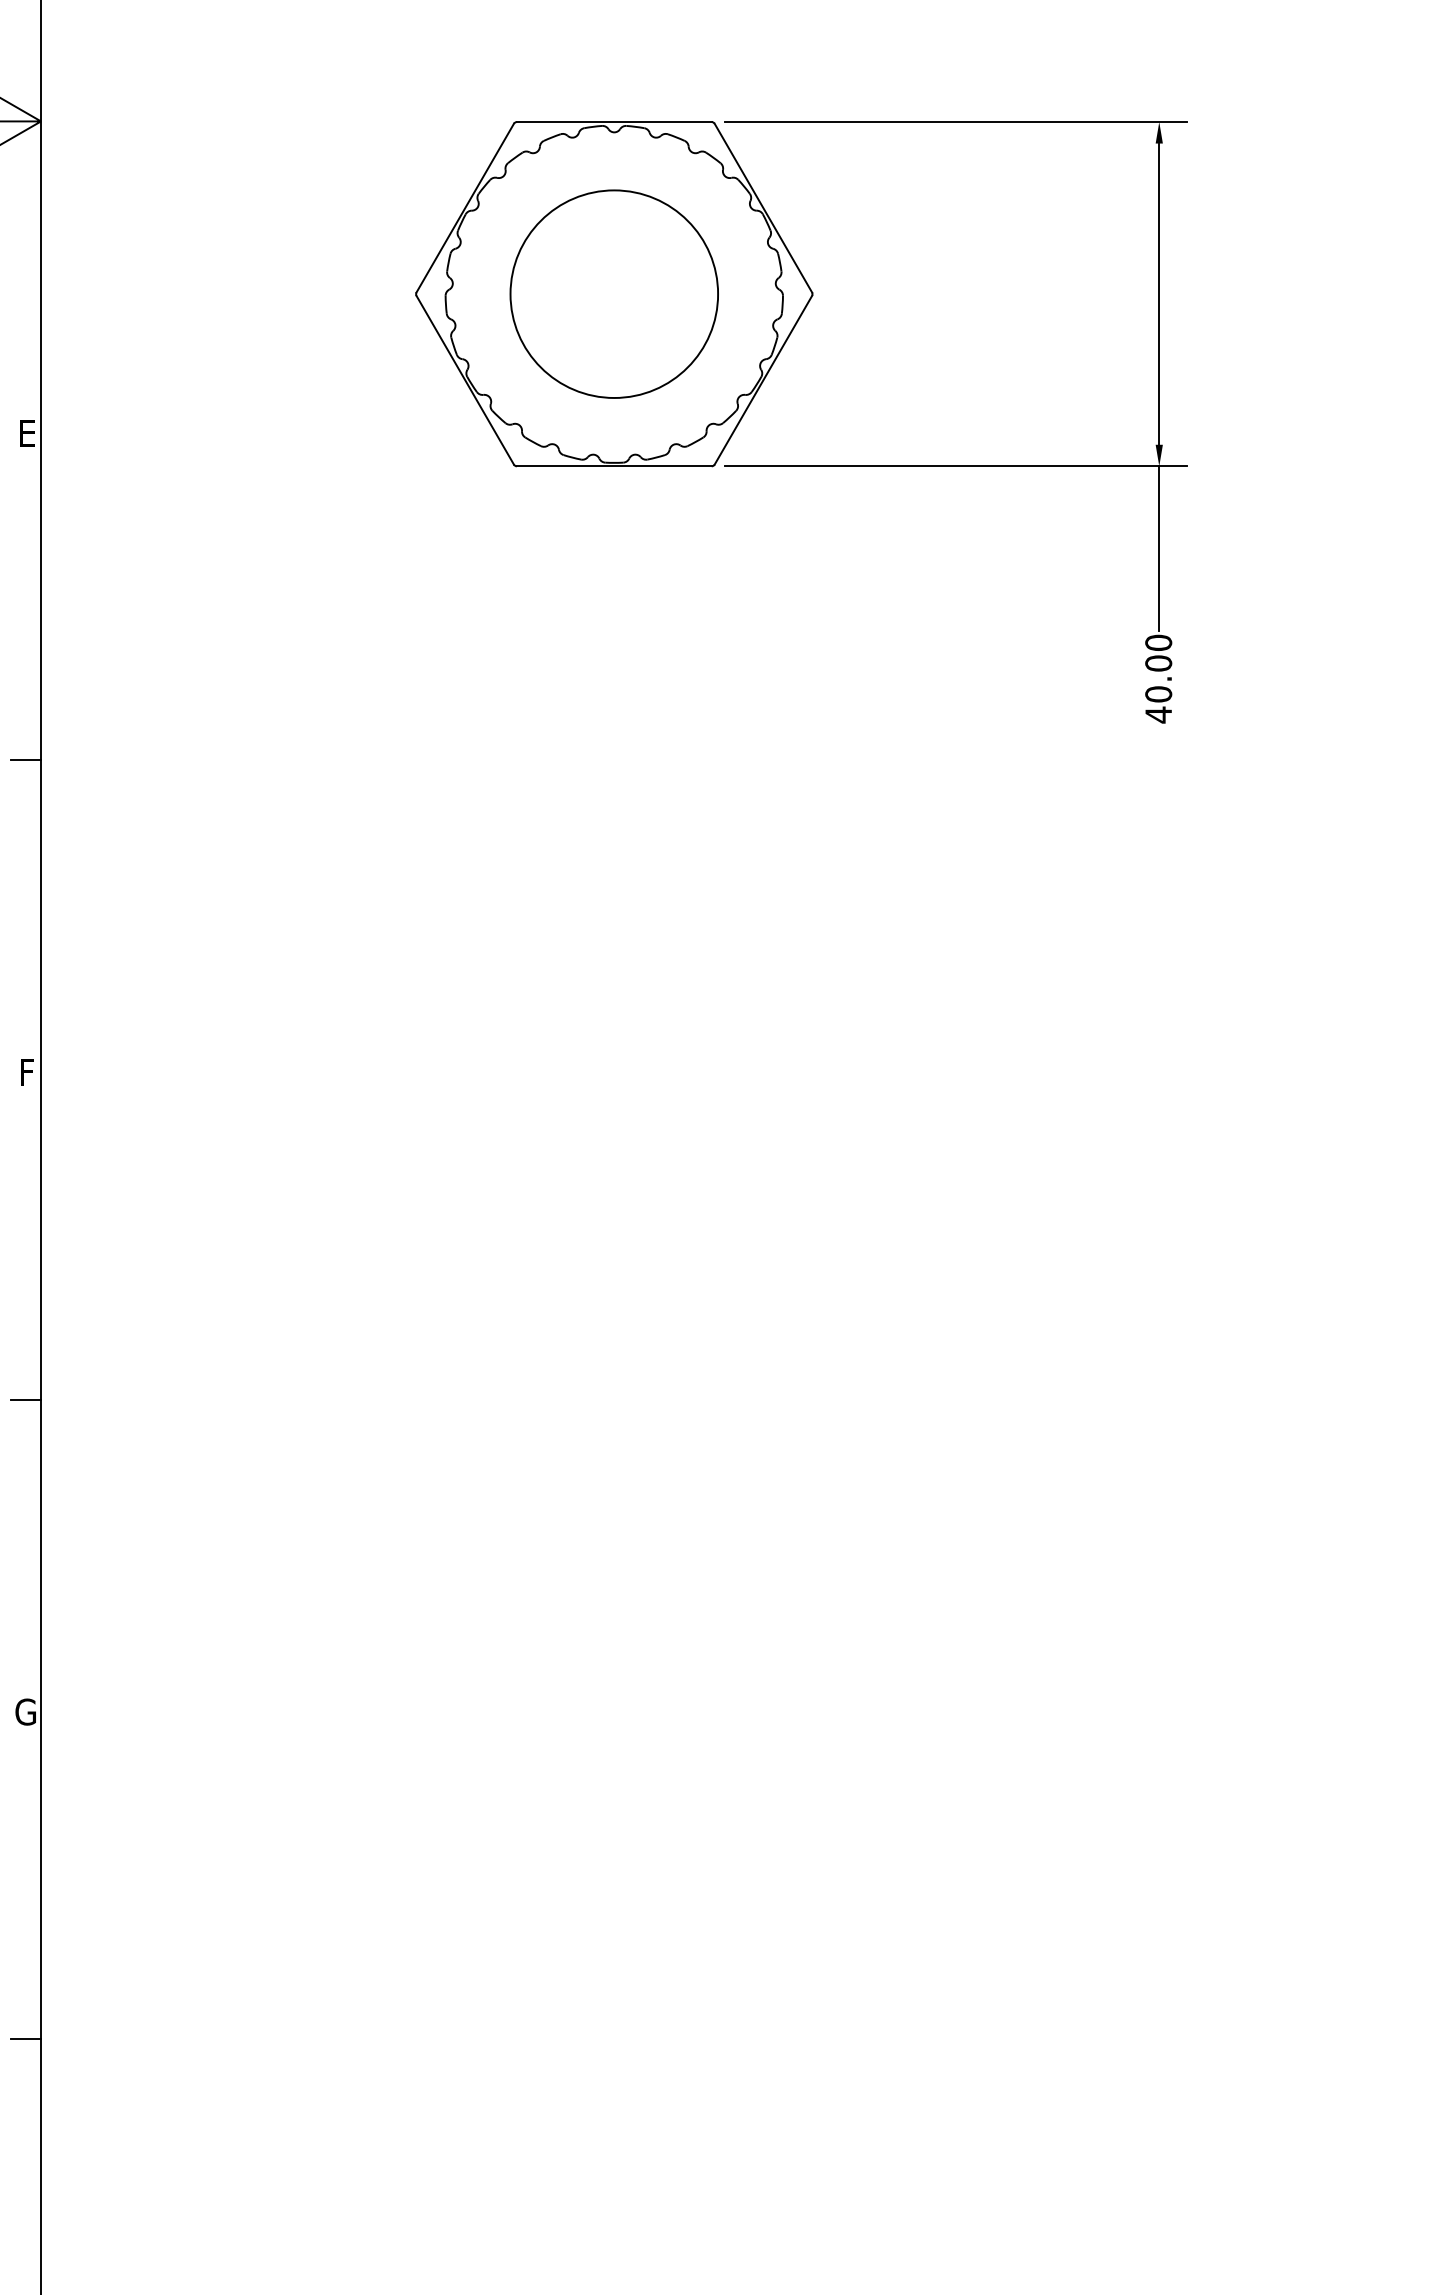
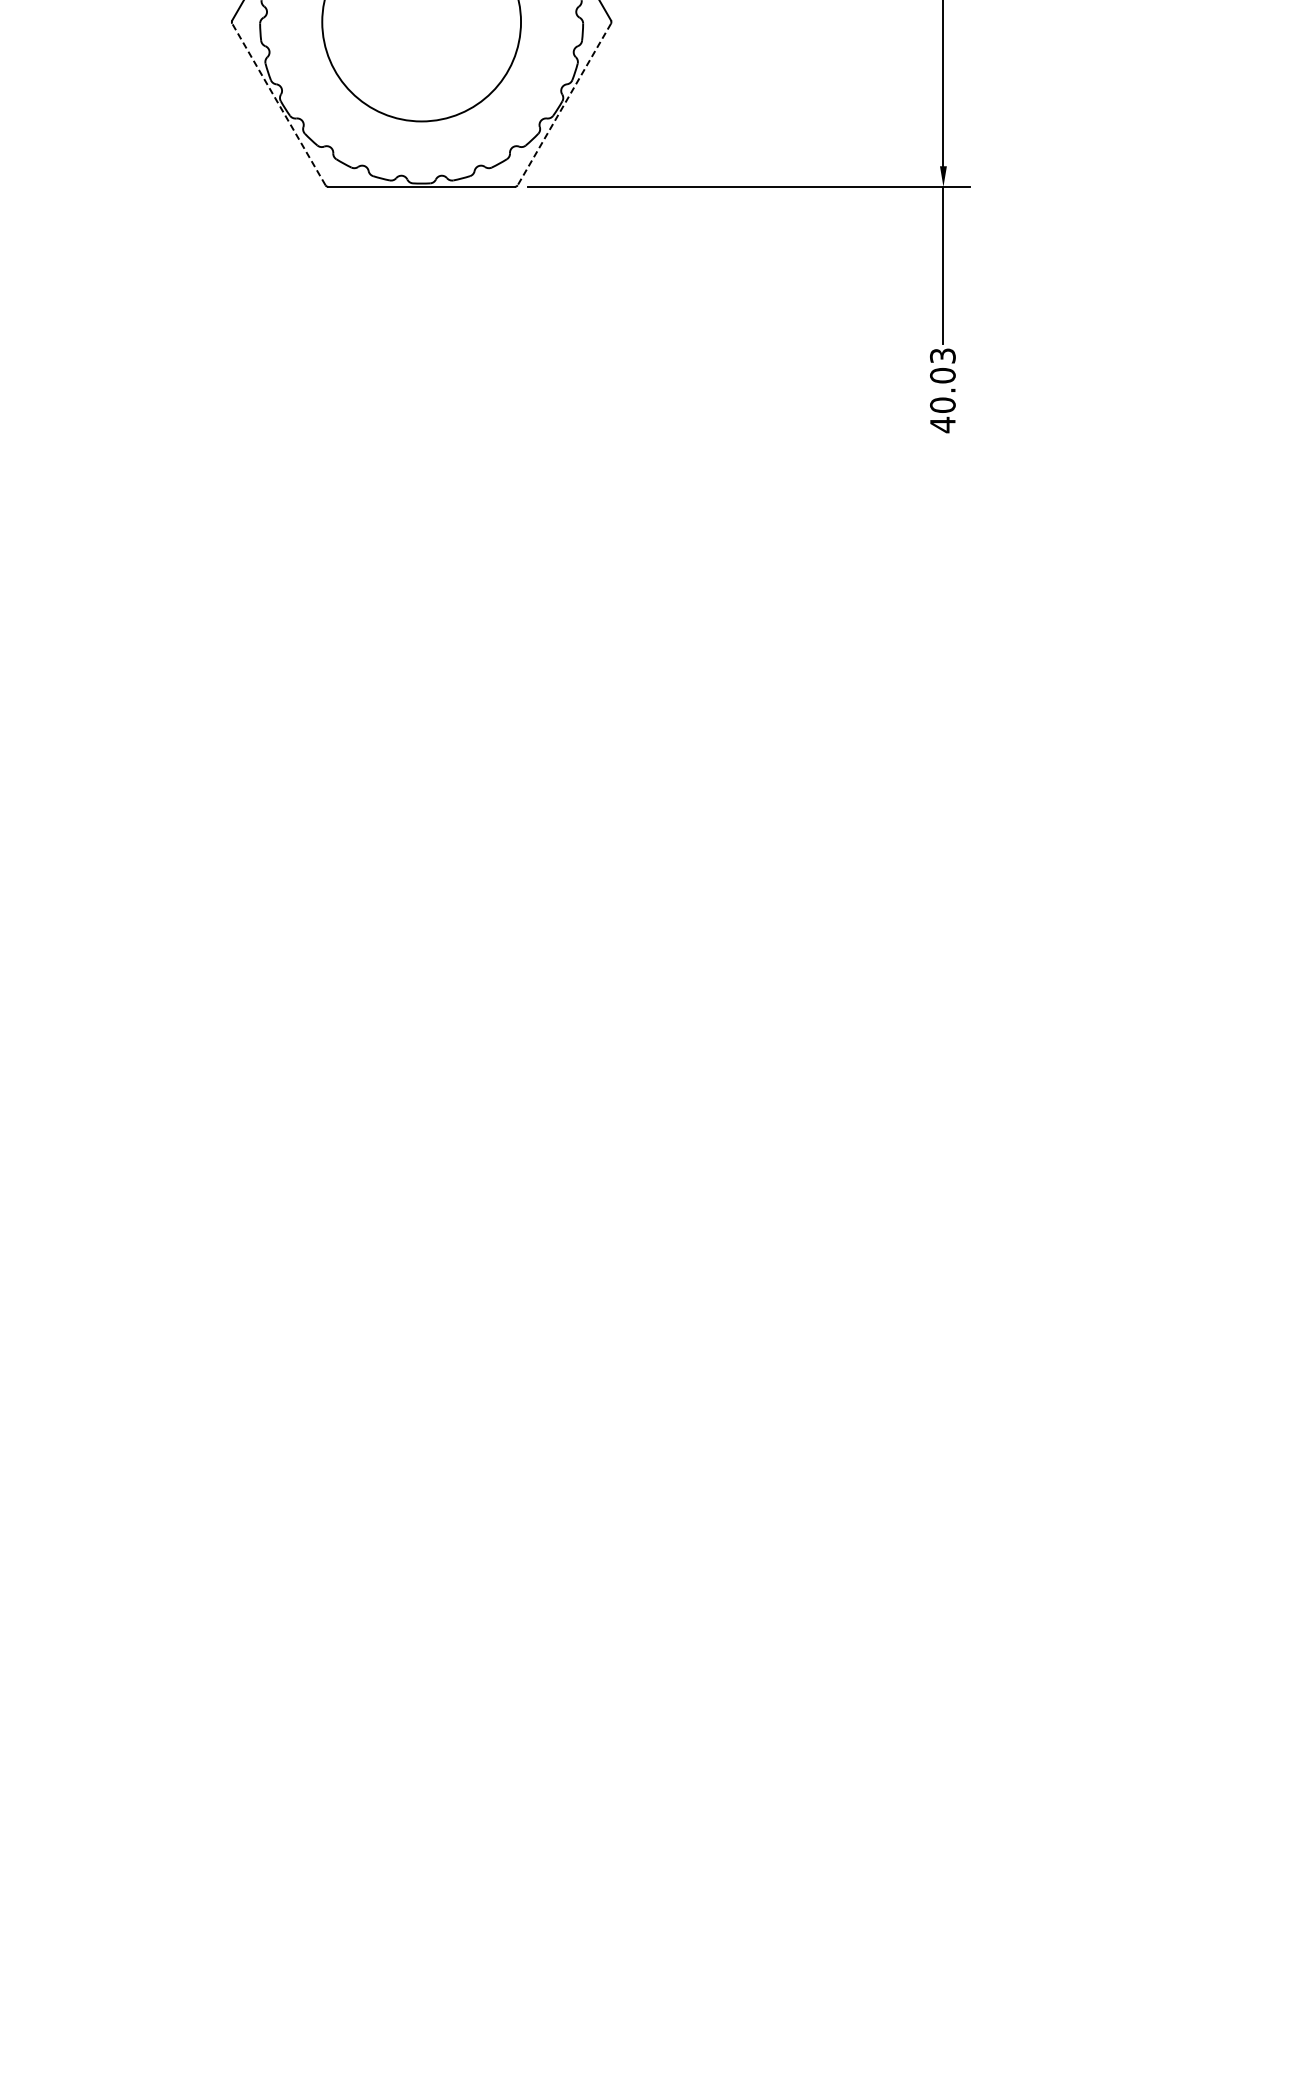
line: (464, 379) -> (278, 103), solid -> dashed
line: (763, 380) -> (564, 104), solid -> dashed
text: (1158, 642) -> (942, 355), 40.00 -> 40.03

